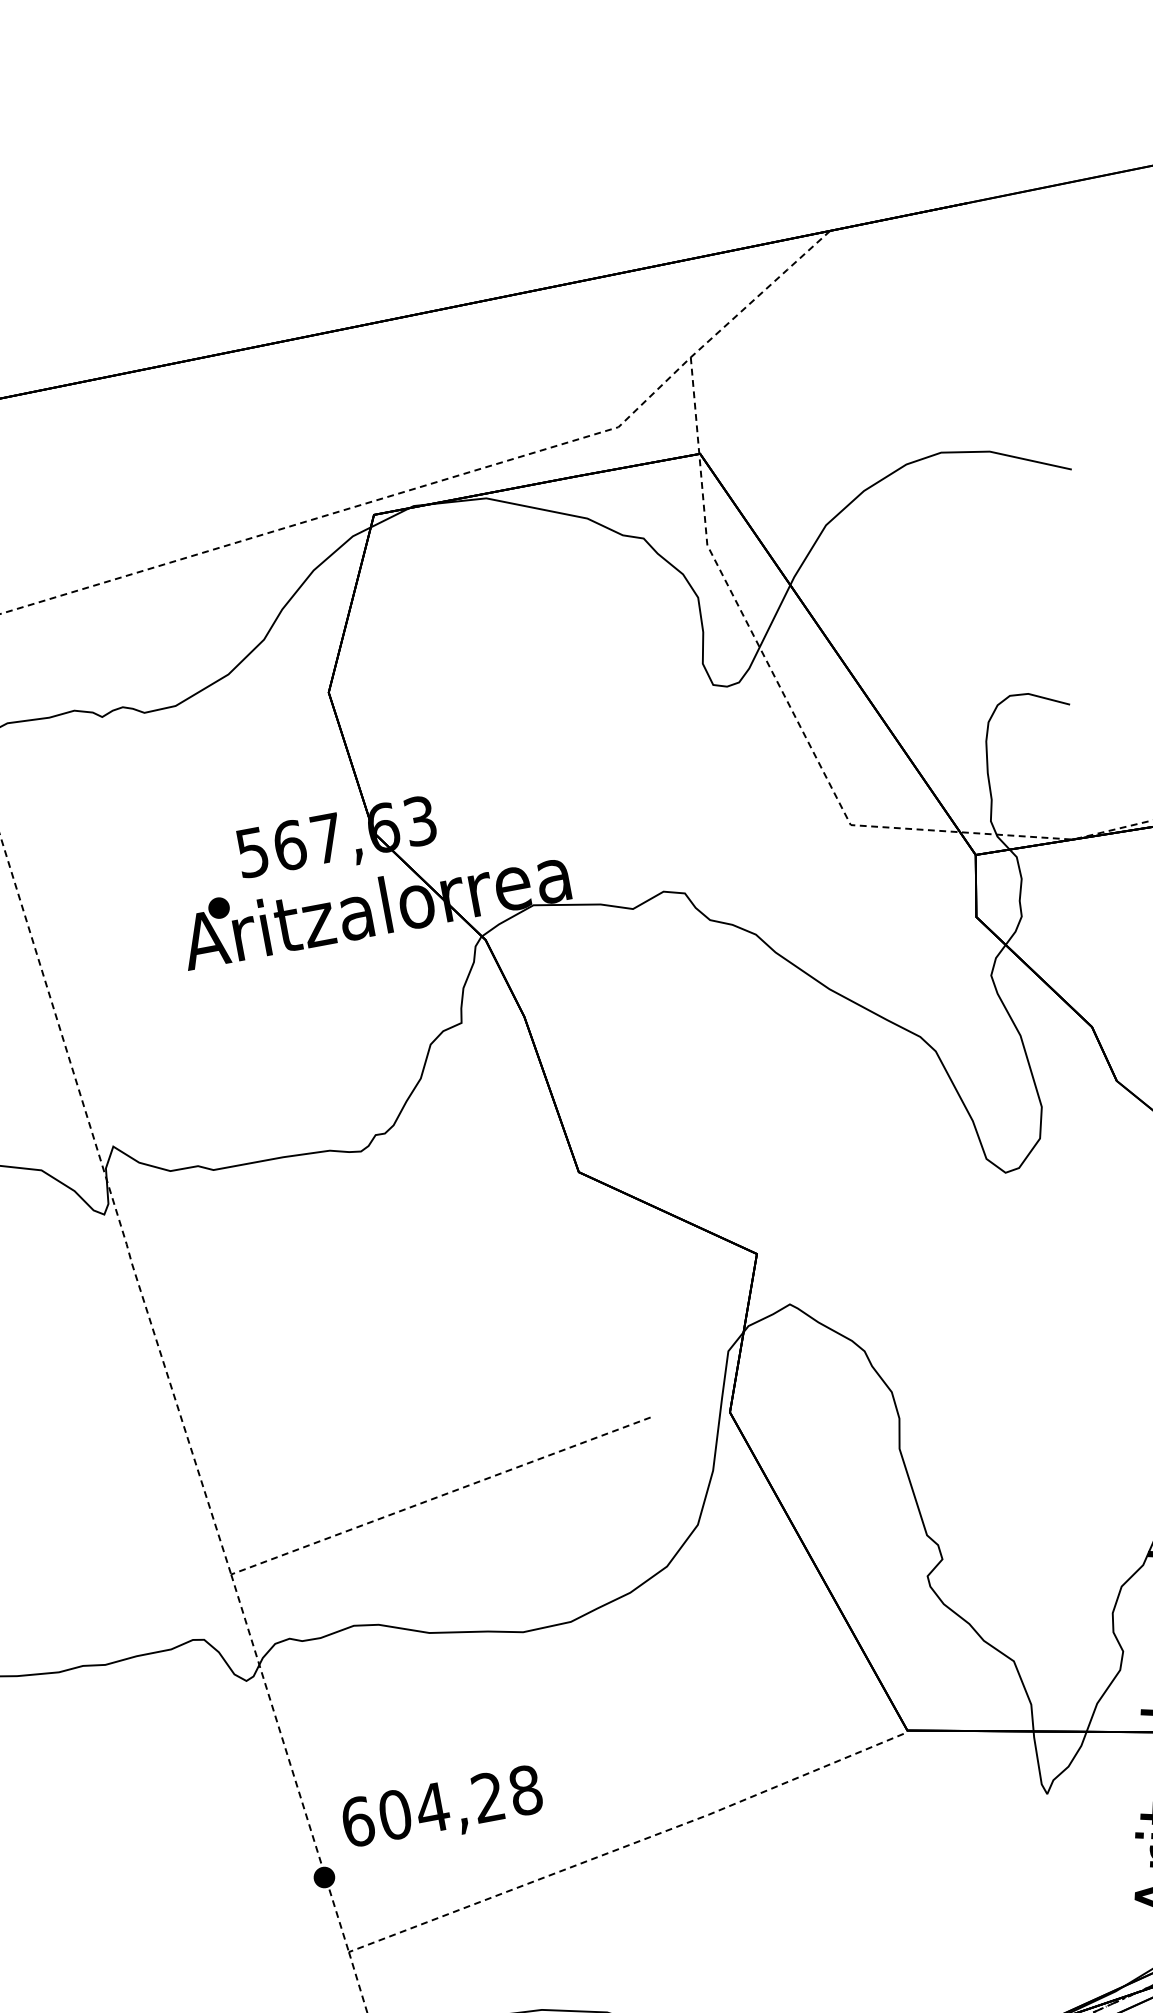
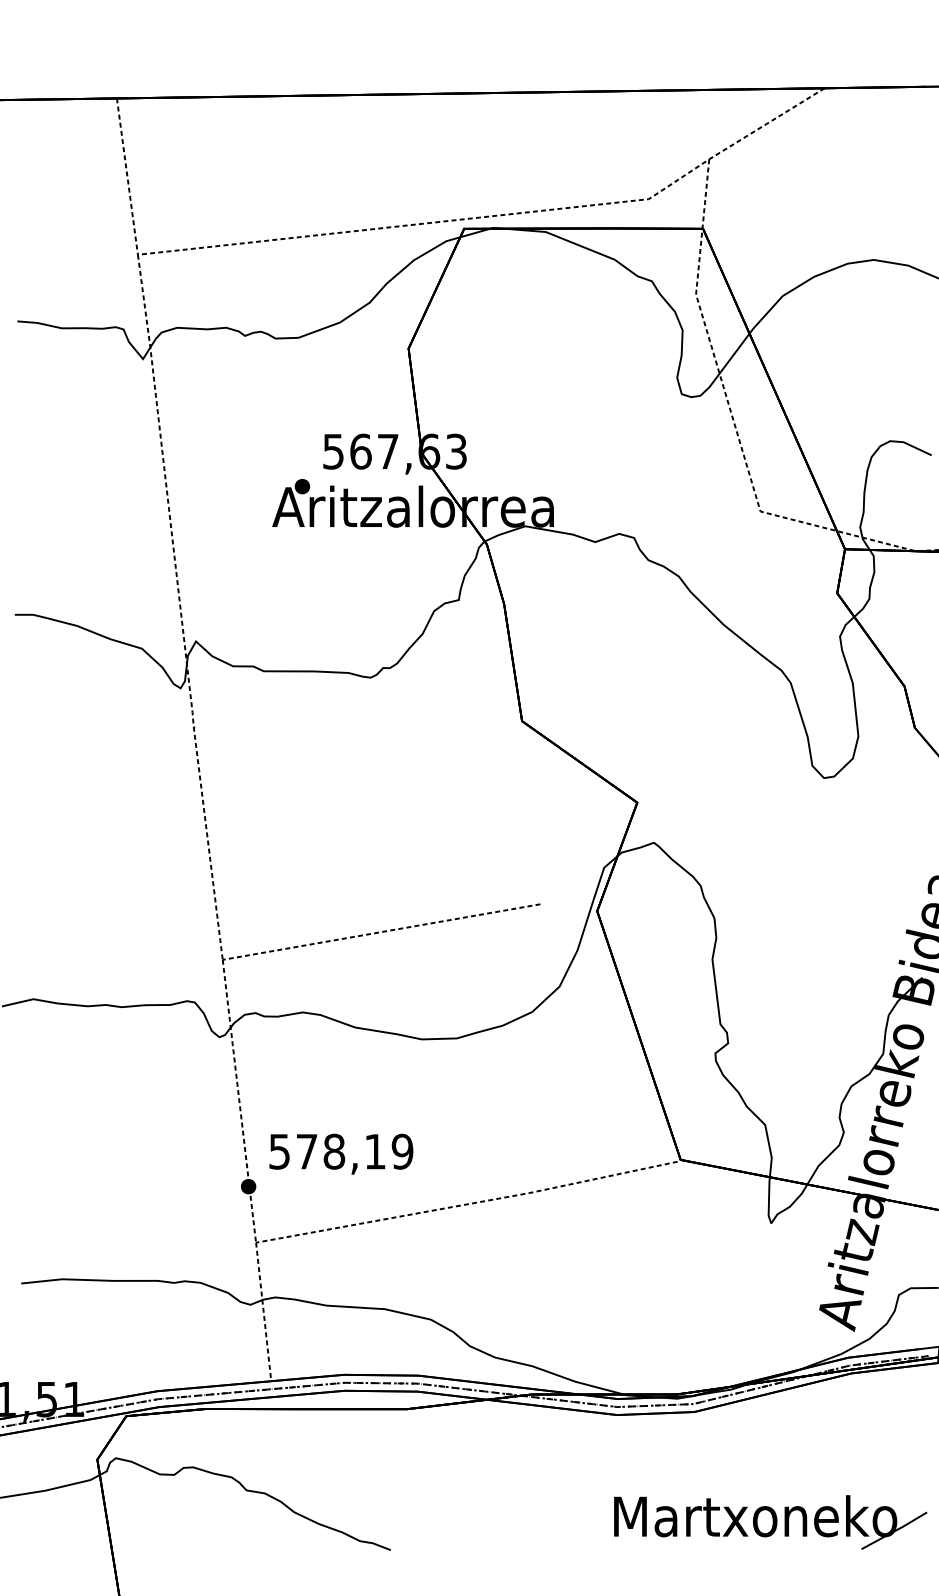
text: (442, 1805) -> (341, 1151), 604,28 -> 578,19

